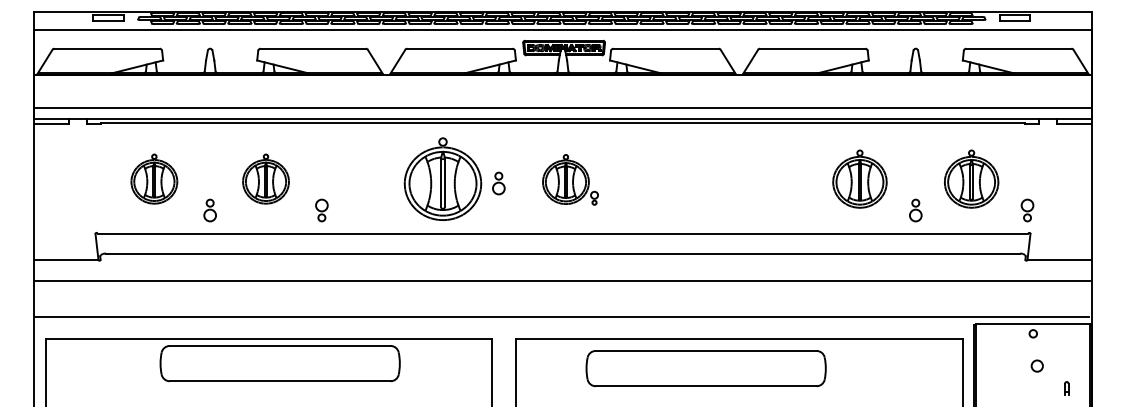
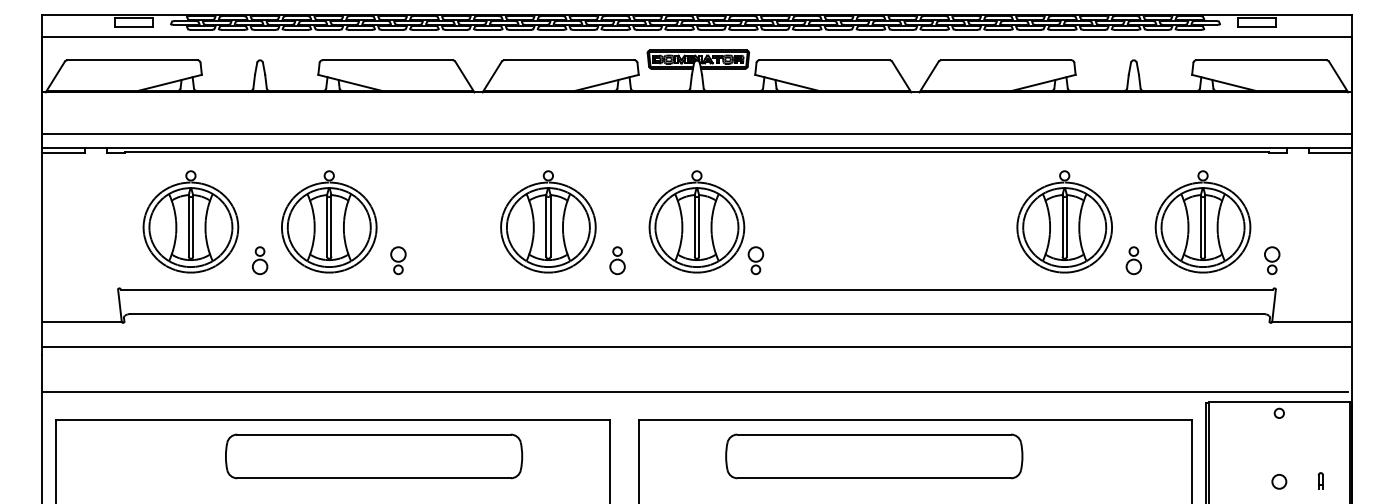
part: (154, 178) -> (191, 221), size x1.67
part: (265, 178) -> (328, 221), size x1.67
part: (859, 178) -> (1064, 221), size x1.43
part: (971, 178) -> (1202, 221), size x1.43
part: (570, 179) -> (706, 222), size x1.67
part: (498, 183) -> (617, 260), moved
part: (279, 363) -> (373, 456), moved
circle: (1036, 365) -> (1278, 481), moved

